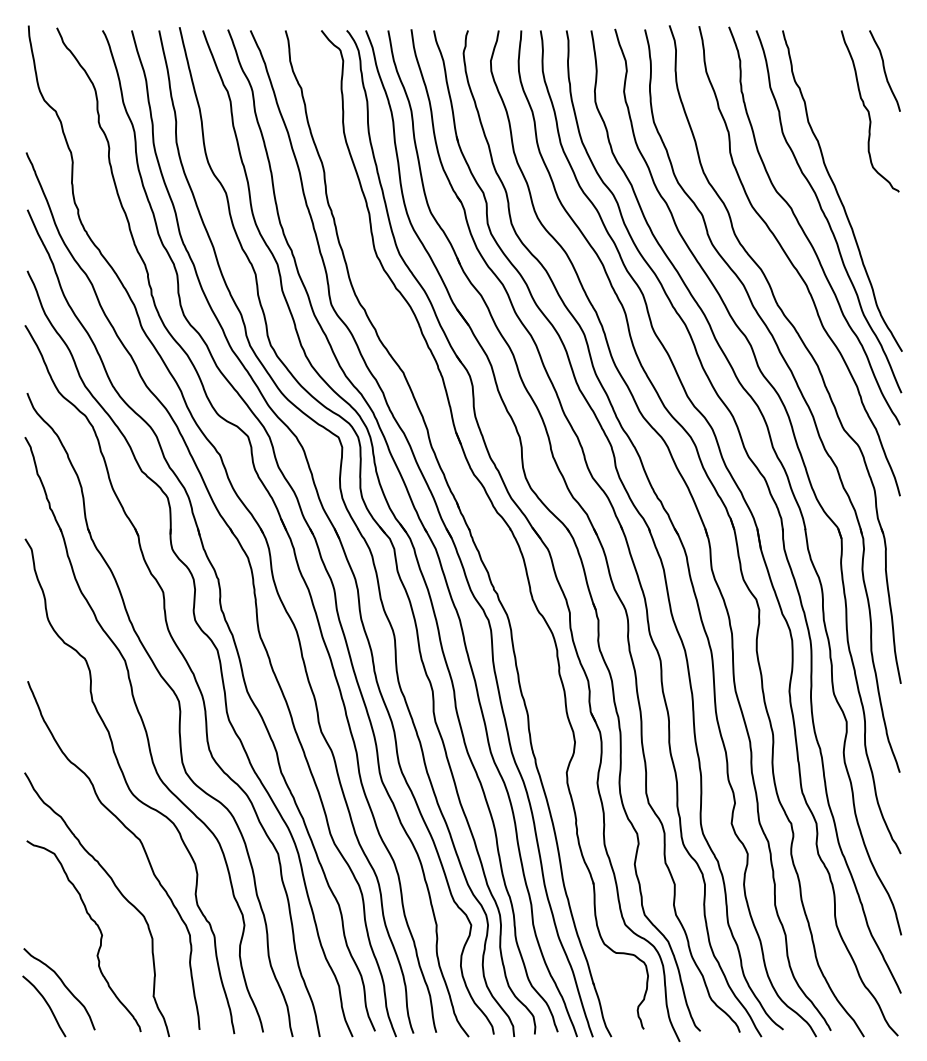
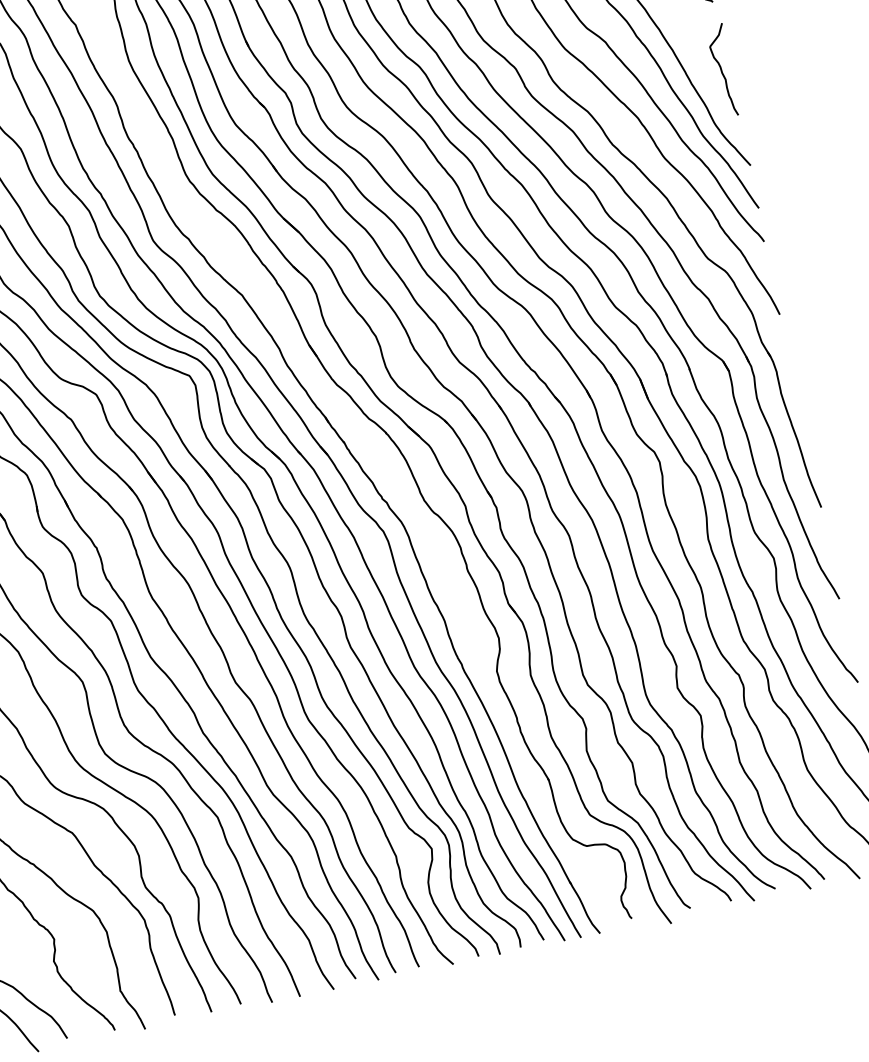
curve: (894, 257) -> (722, 70), added

